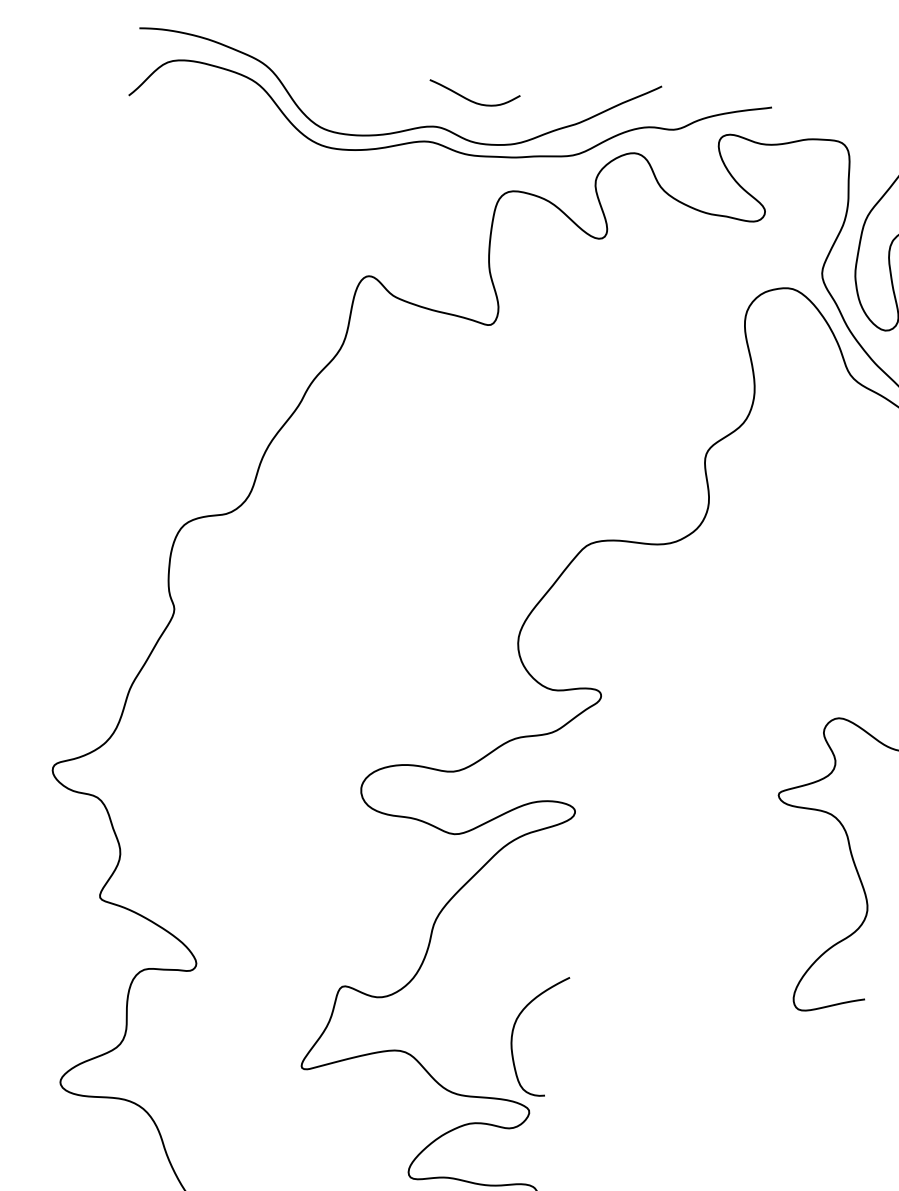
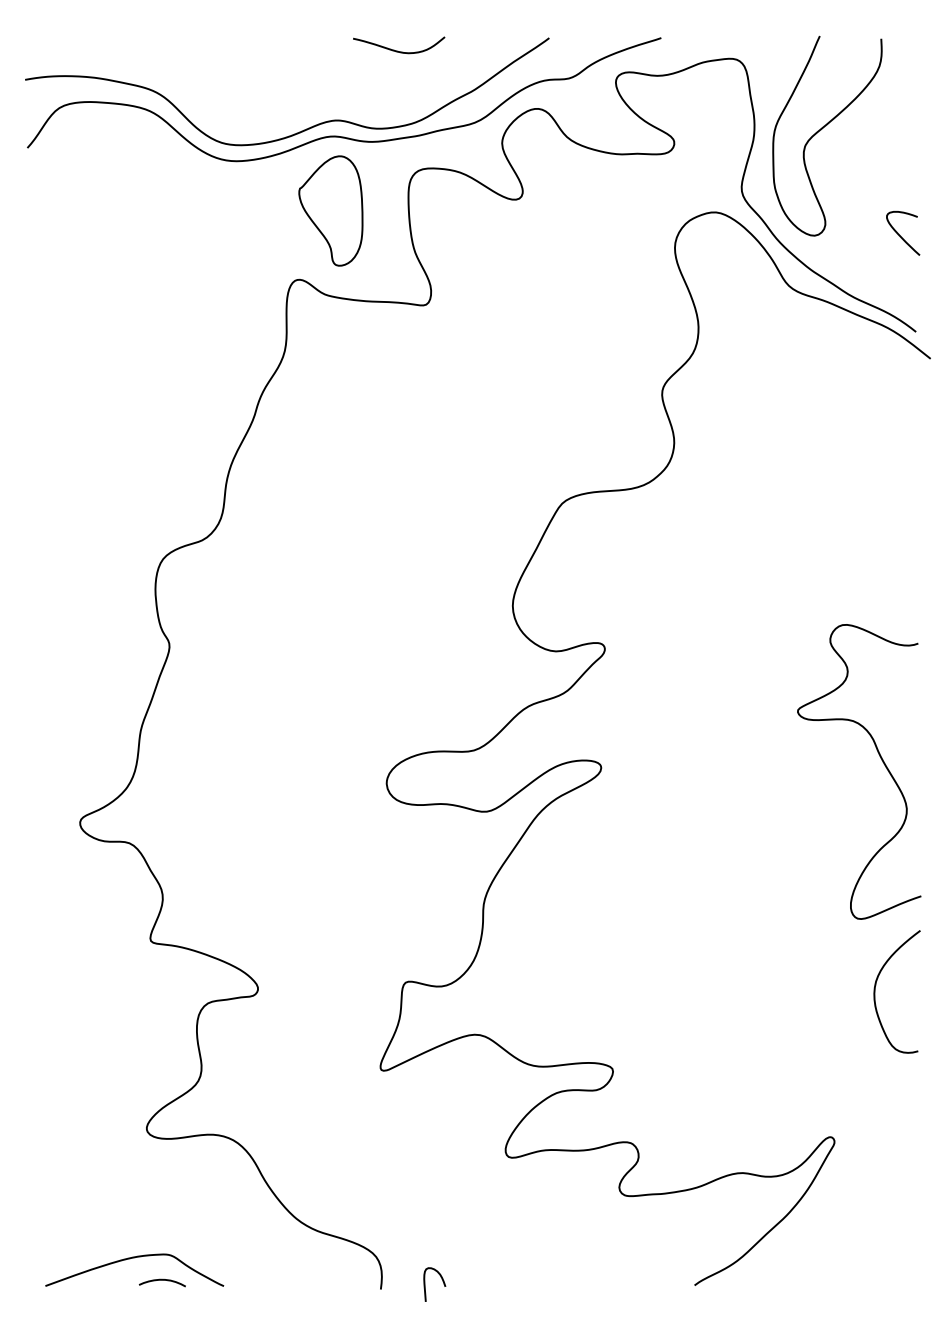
curve: (471, 99) -> (397, 50), moved
part: (414, 214) -> (330, 210), added
curve: (516, 1023) -> (876, 985), moved

